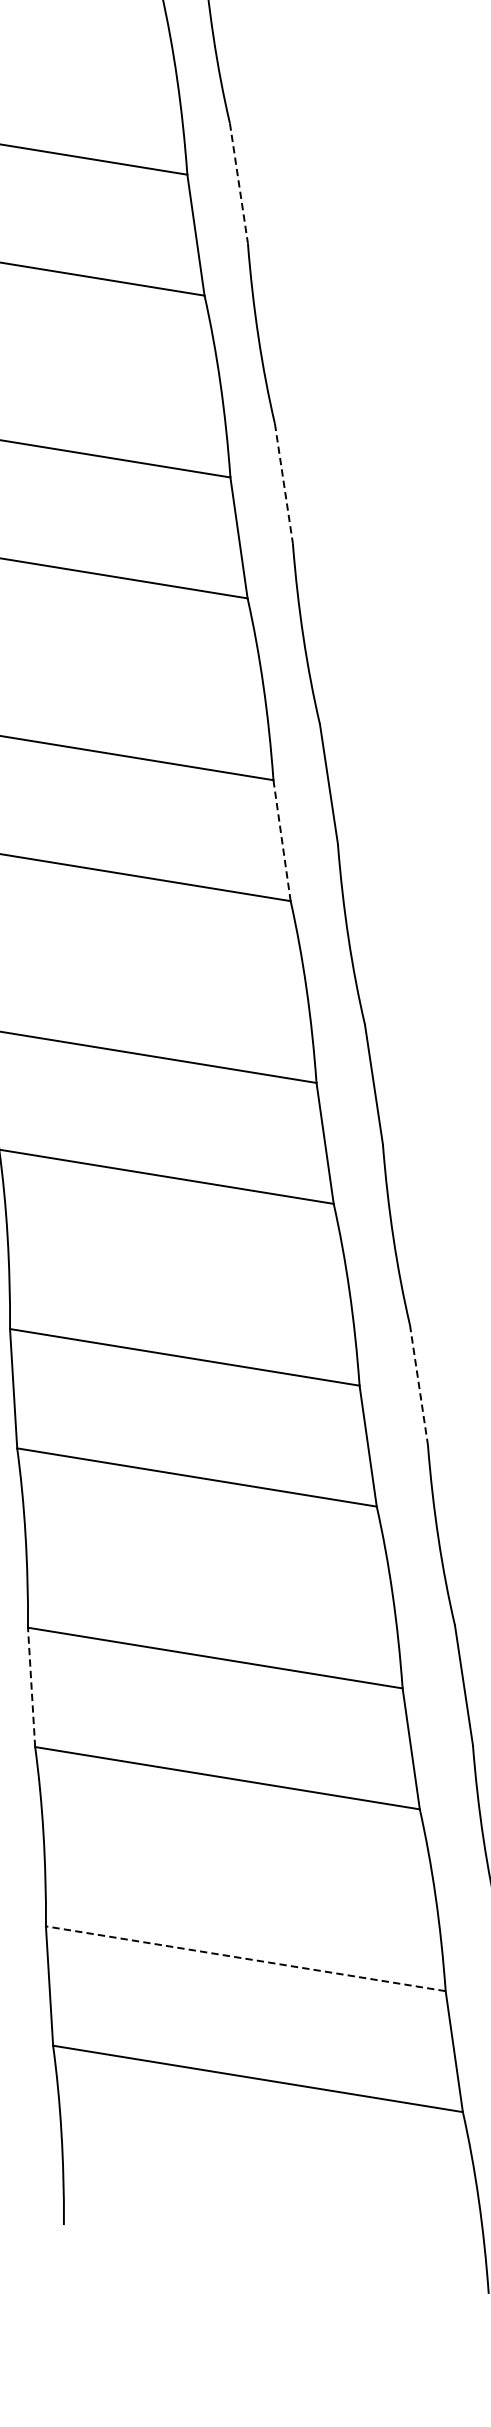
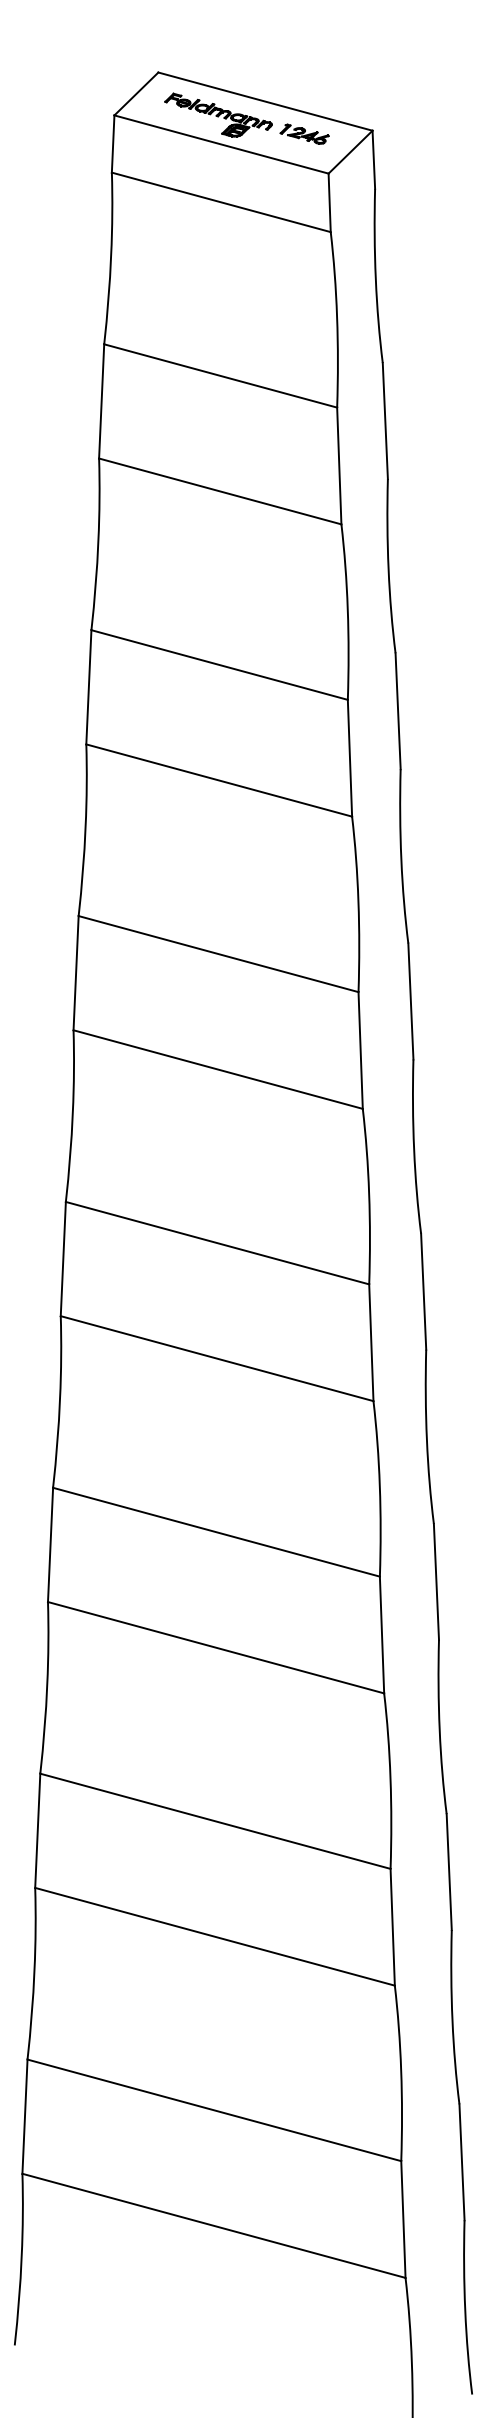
line: (239, 183) -> (385, 421), dashed -> solid
line: (284, 484) -> (398, 711), dashed -> solid
line: (282, 841) -> (360, 1051), dashed -> solid
line: (419, 1385) -> (436, 1582), dashed -> solid
line: (31, 1687) -> (37, 1830), dashed -> solid
line: (245, 1958) -> (214, 2110), dashed -> solid

